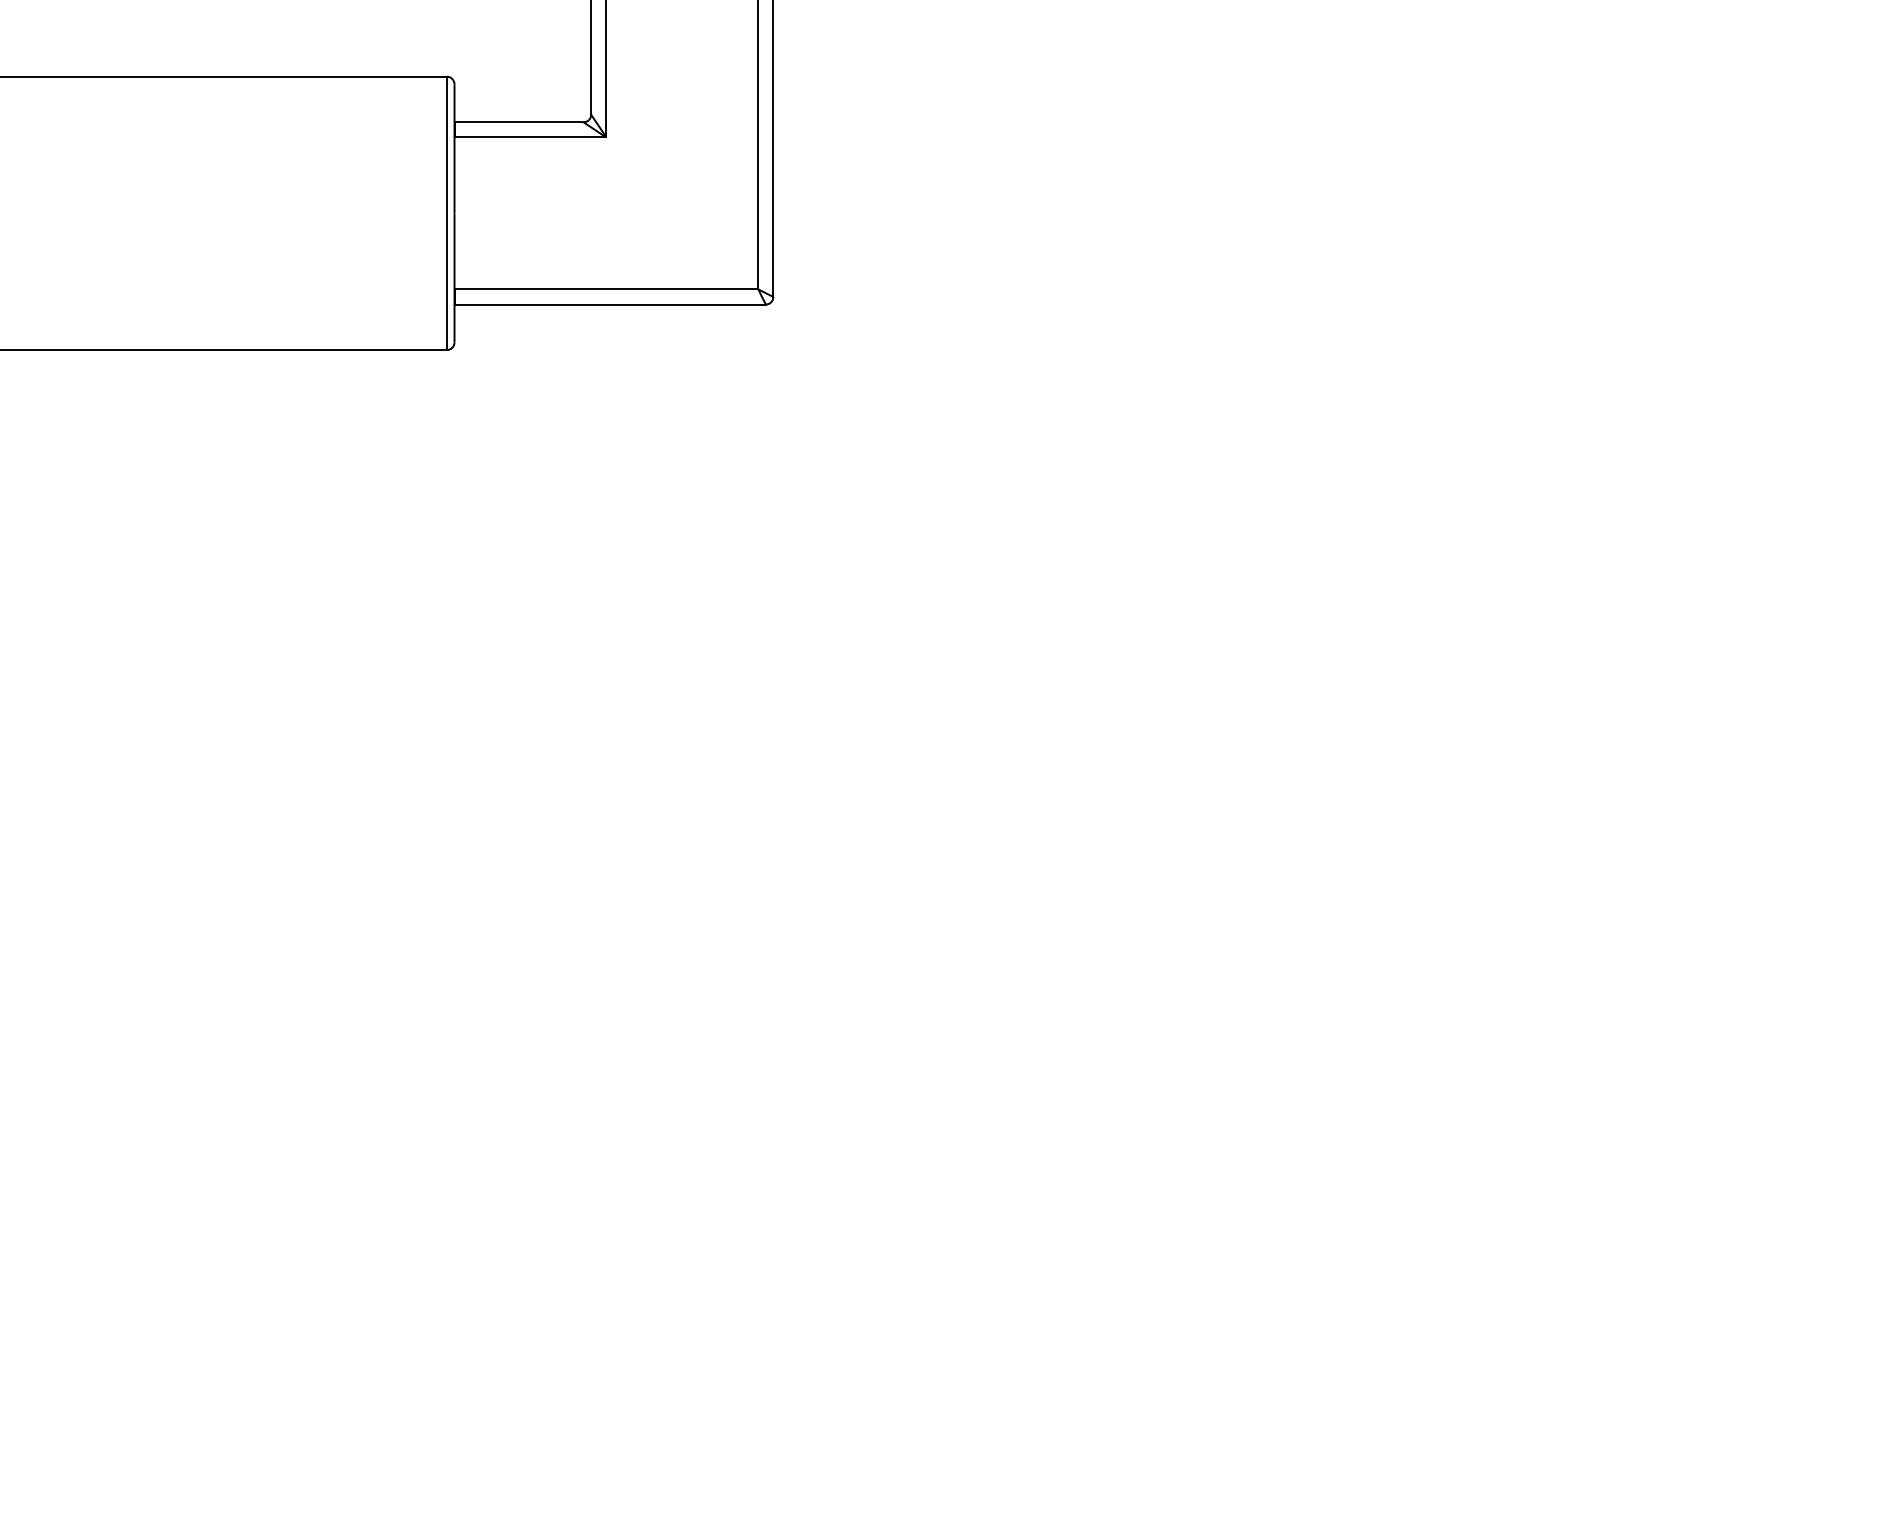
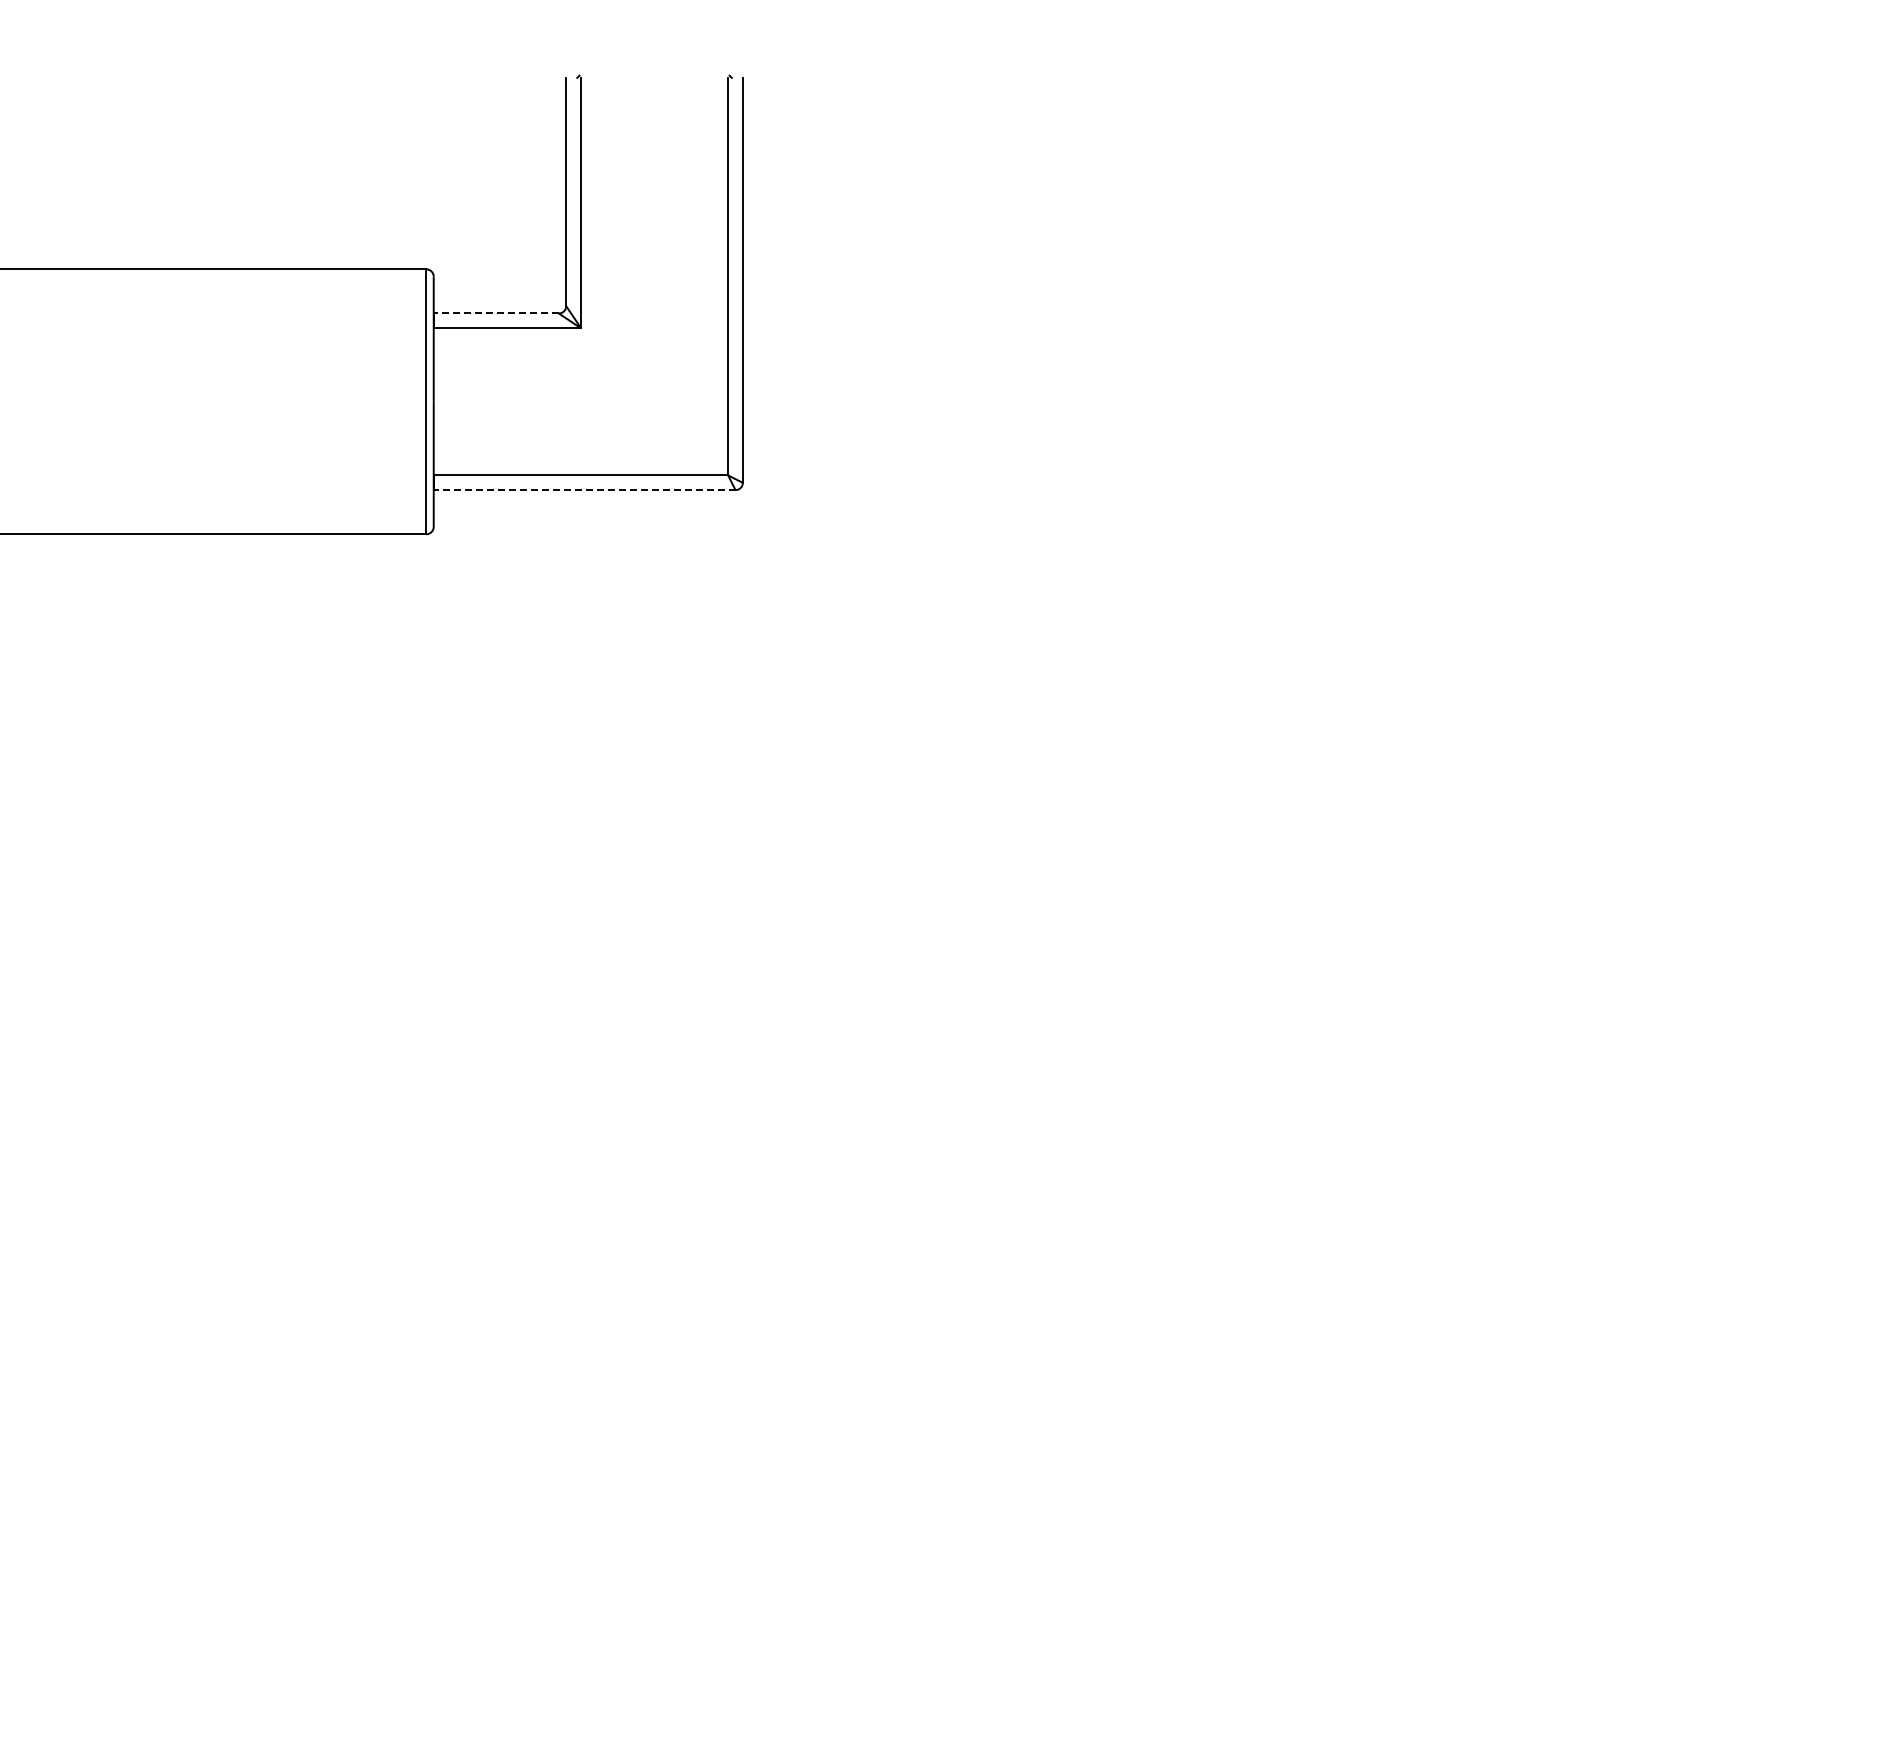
line: (519, 122) -> (496, 313), solid -> dashed
line: (610, 304) -> (584, 490), solid -> dashed

